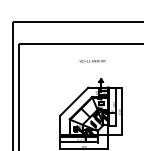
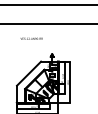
text: (92, 61) -> (31, 39), moved

